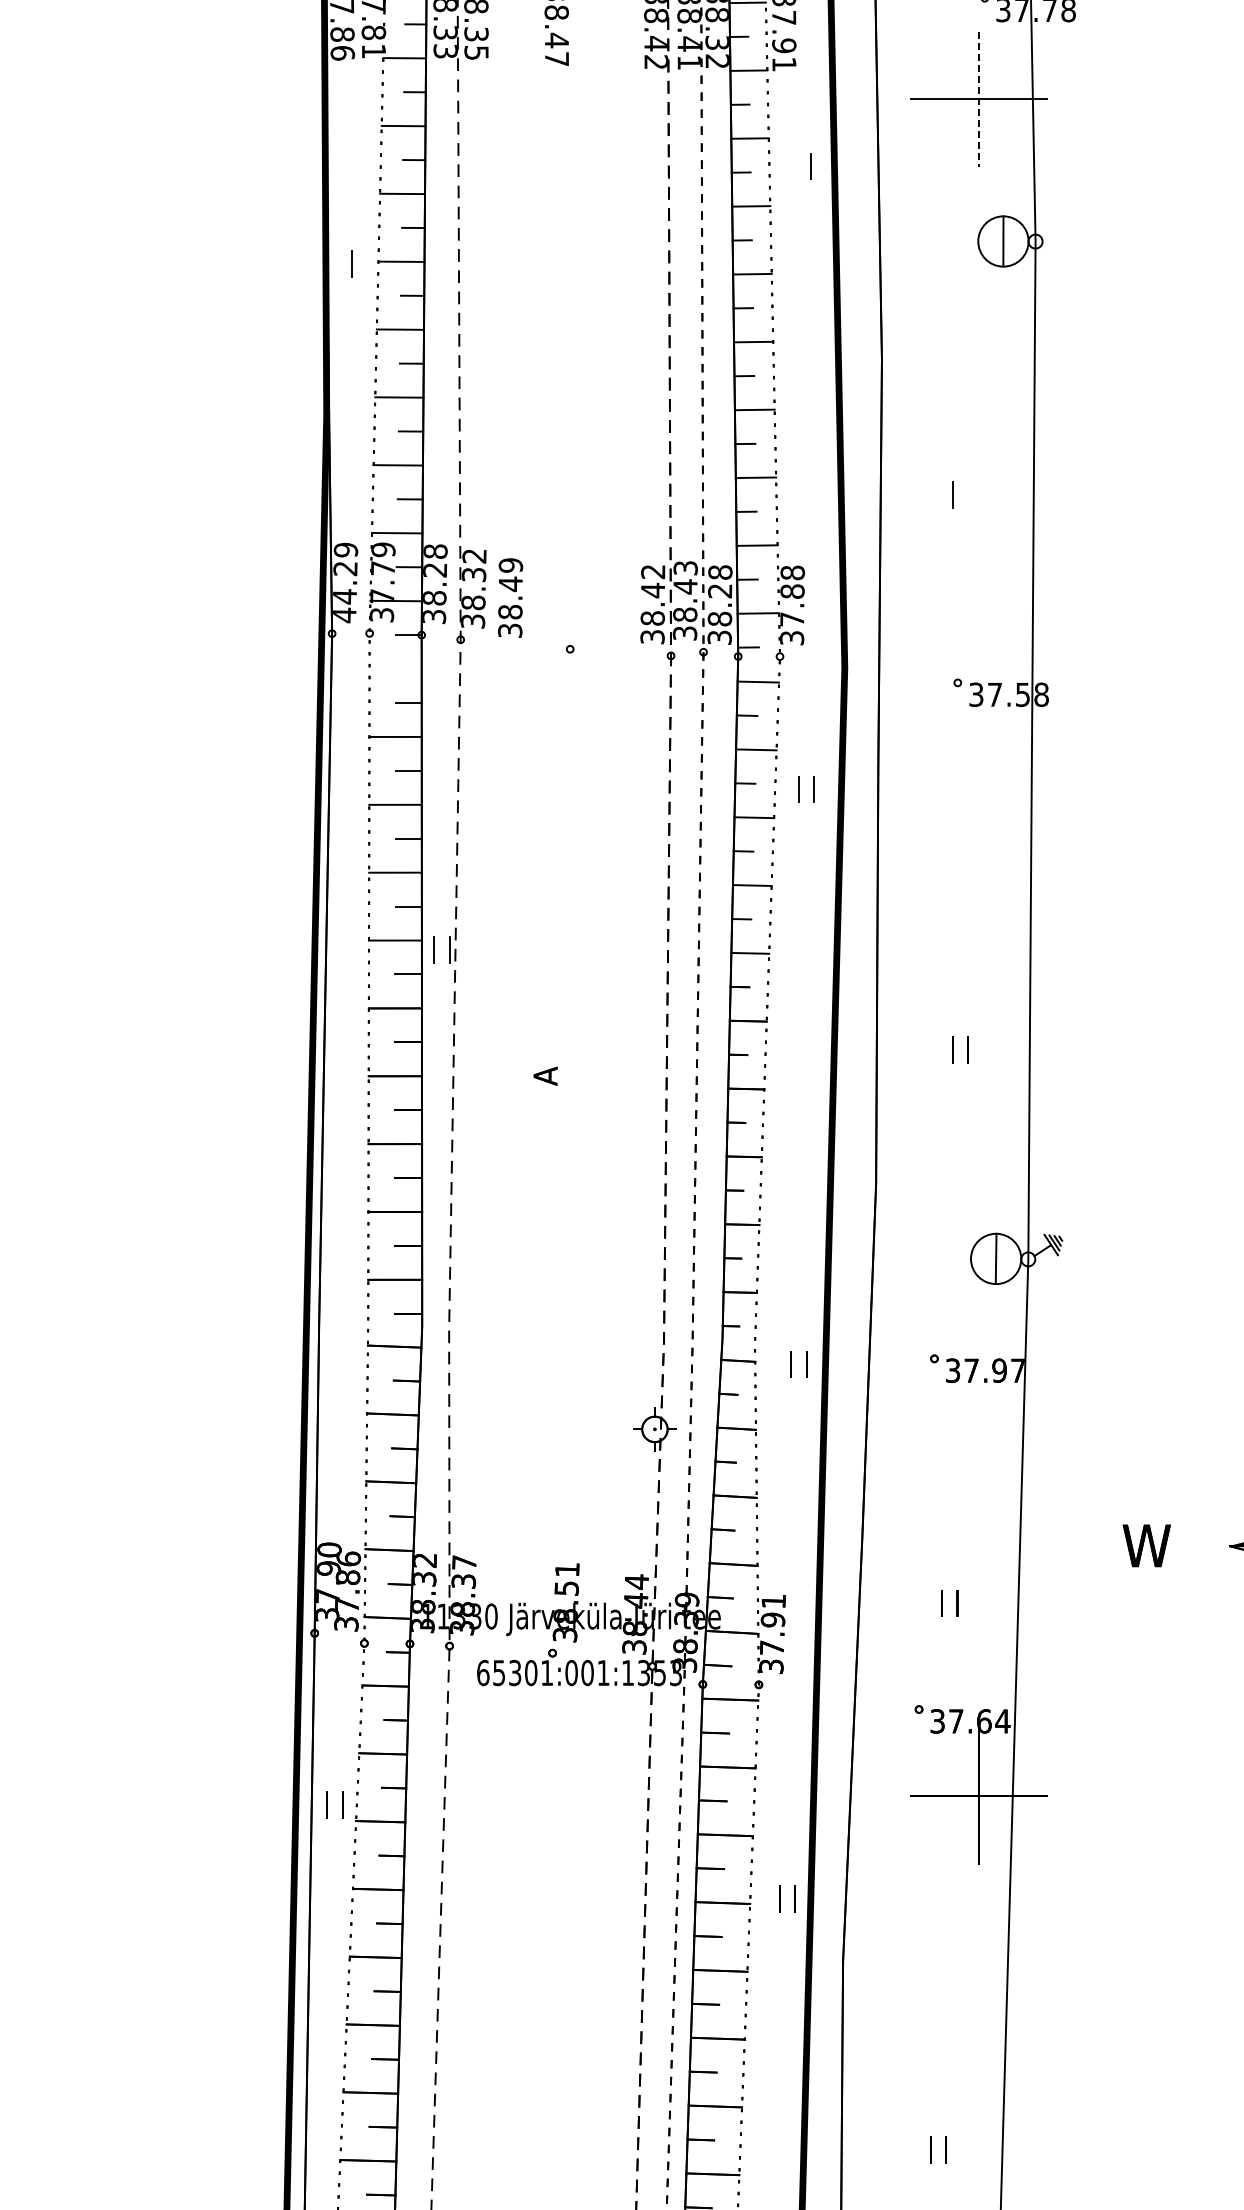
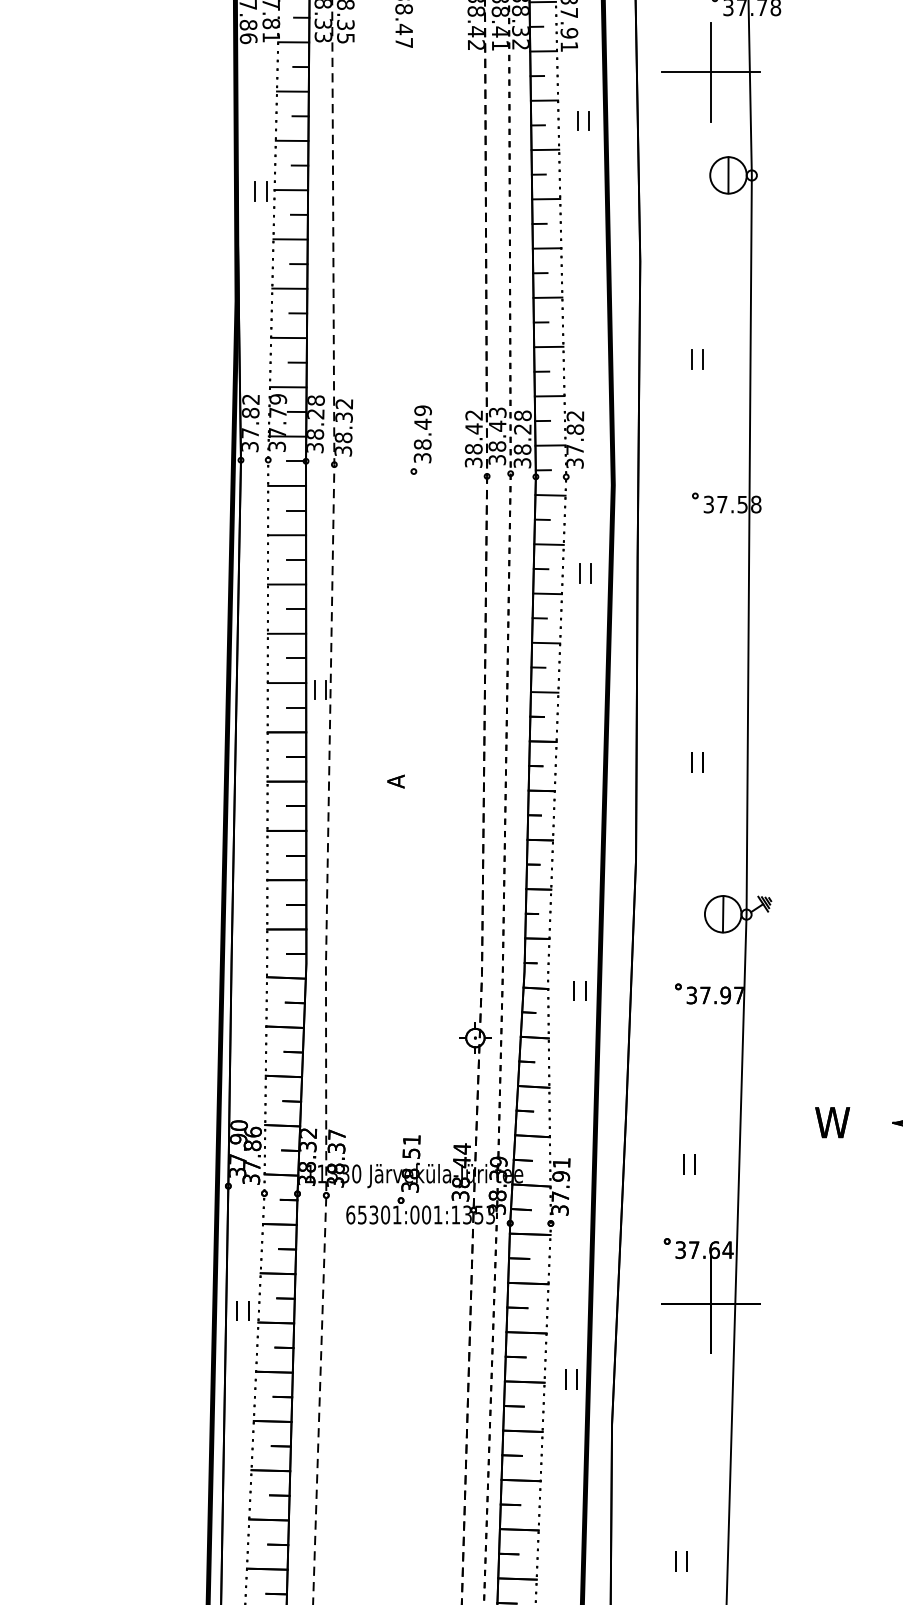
line: (979, 99) -> (711, 72), dashed -> solid
line: (795, 166) -> (577, 120), added
line: (366, 263) -> (265, 191), added
line: (968, 495) -> (703, 359), added
text: (792, 572) -> (575, 415), 37.88 -> 37.82
text: (345, 582) -> (250, 423), 44.29 -> 37.82
text: (510, 597) -> (422, 433), moved
line: (395, 669) -> (287, 486), added

